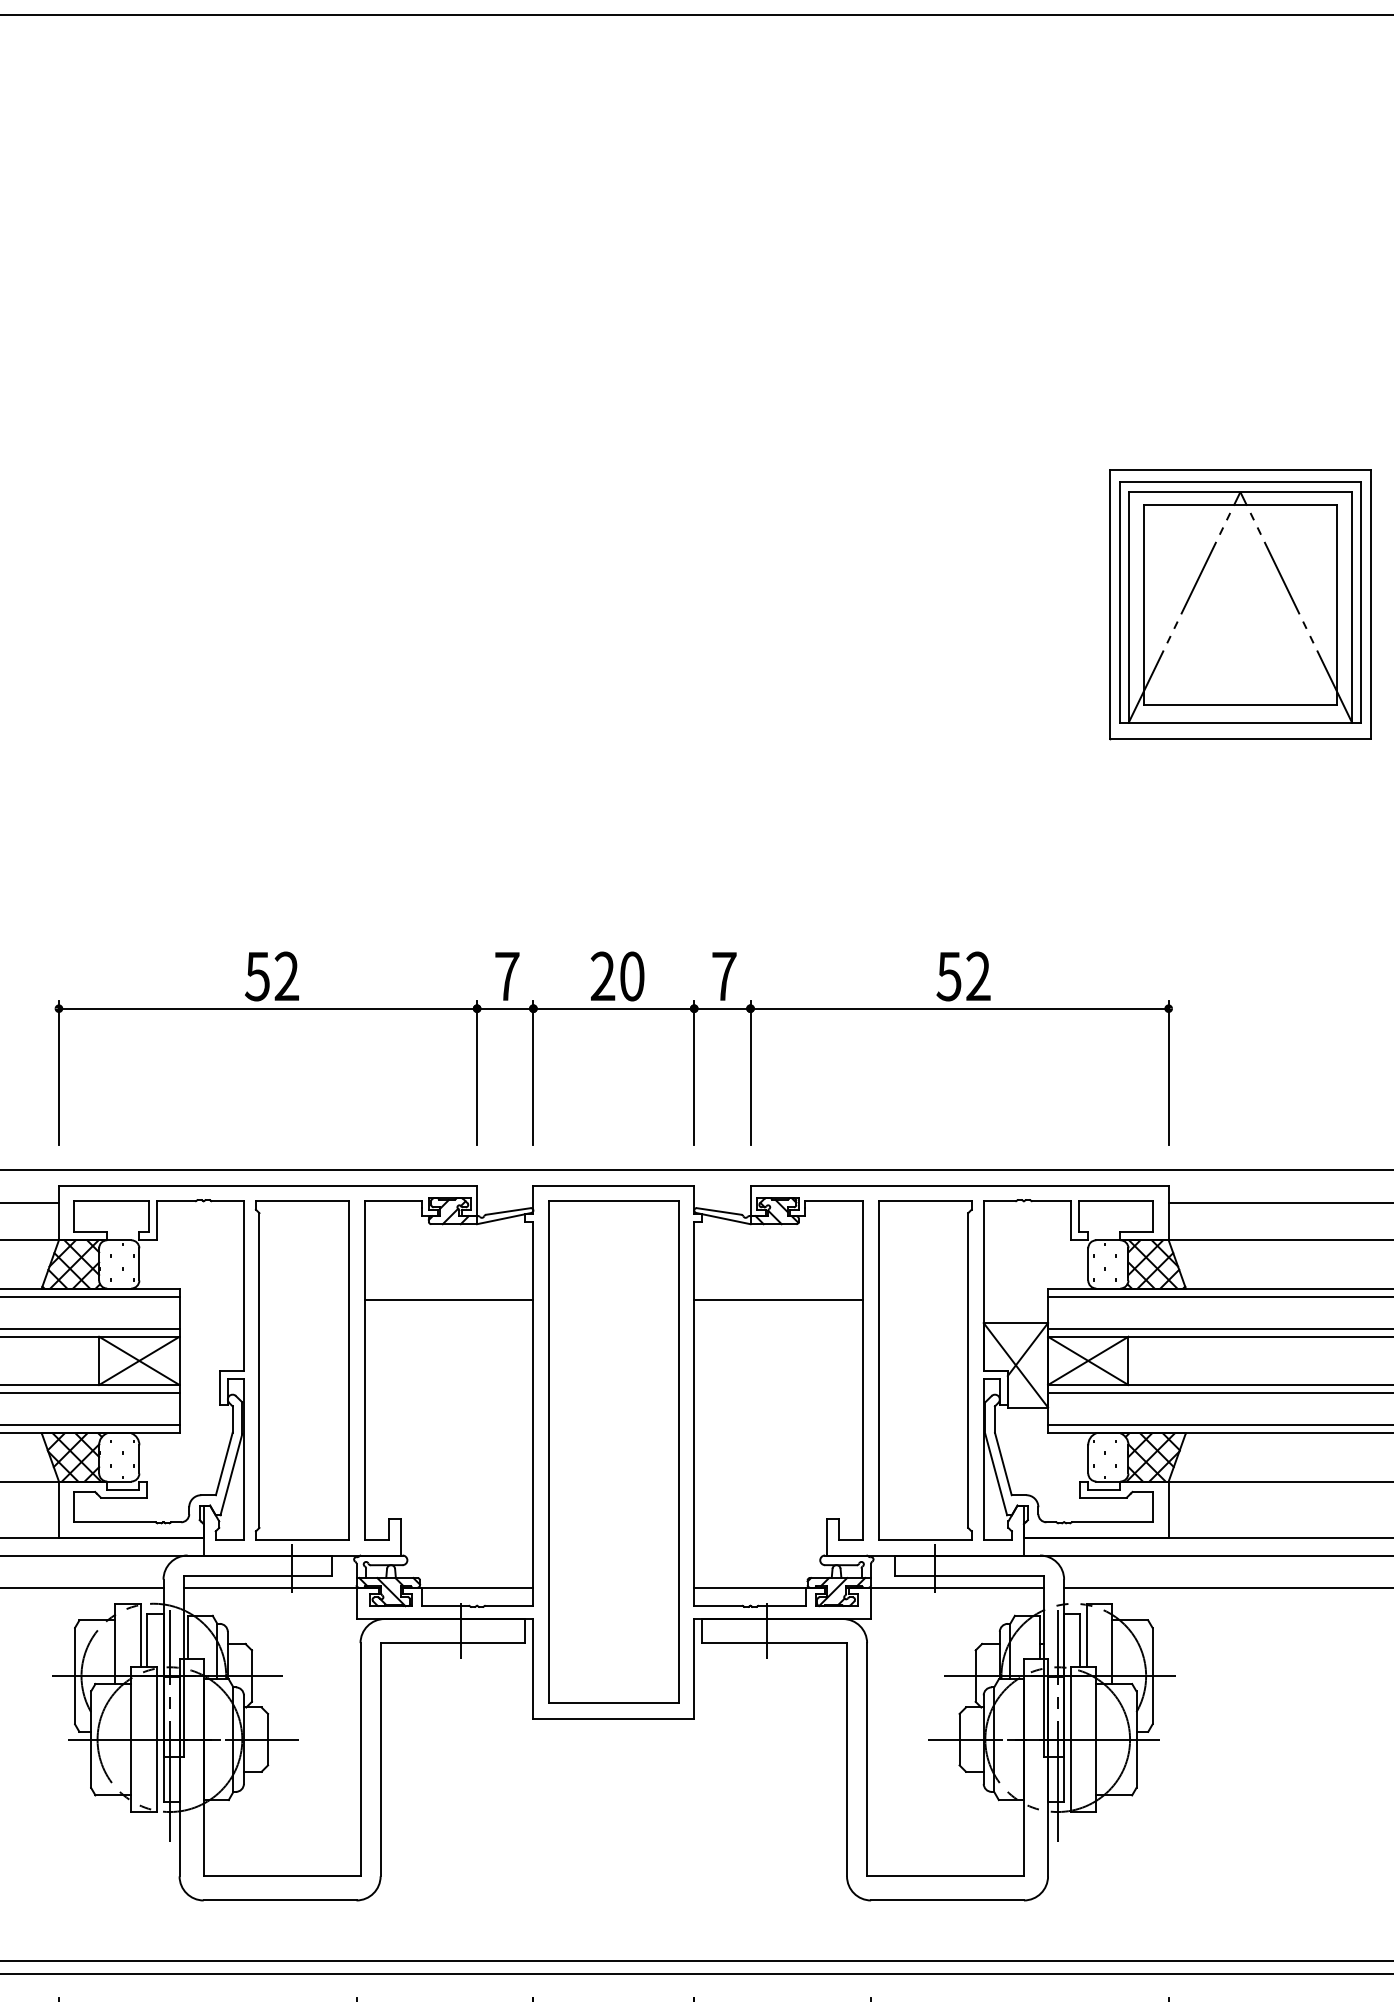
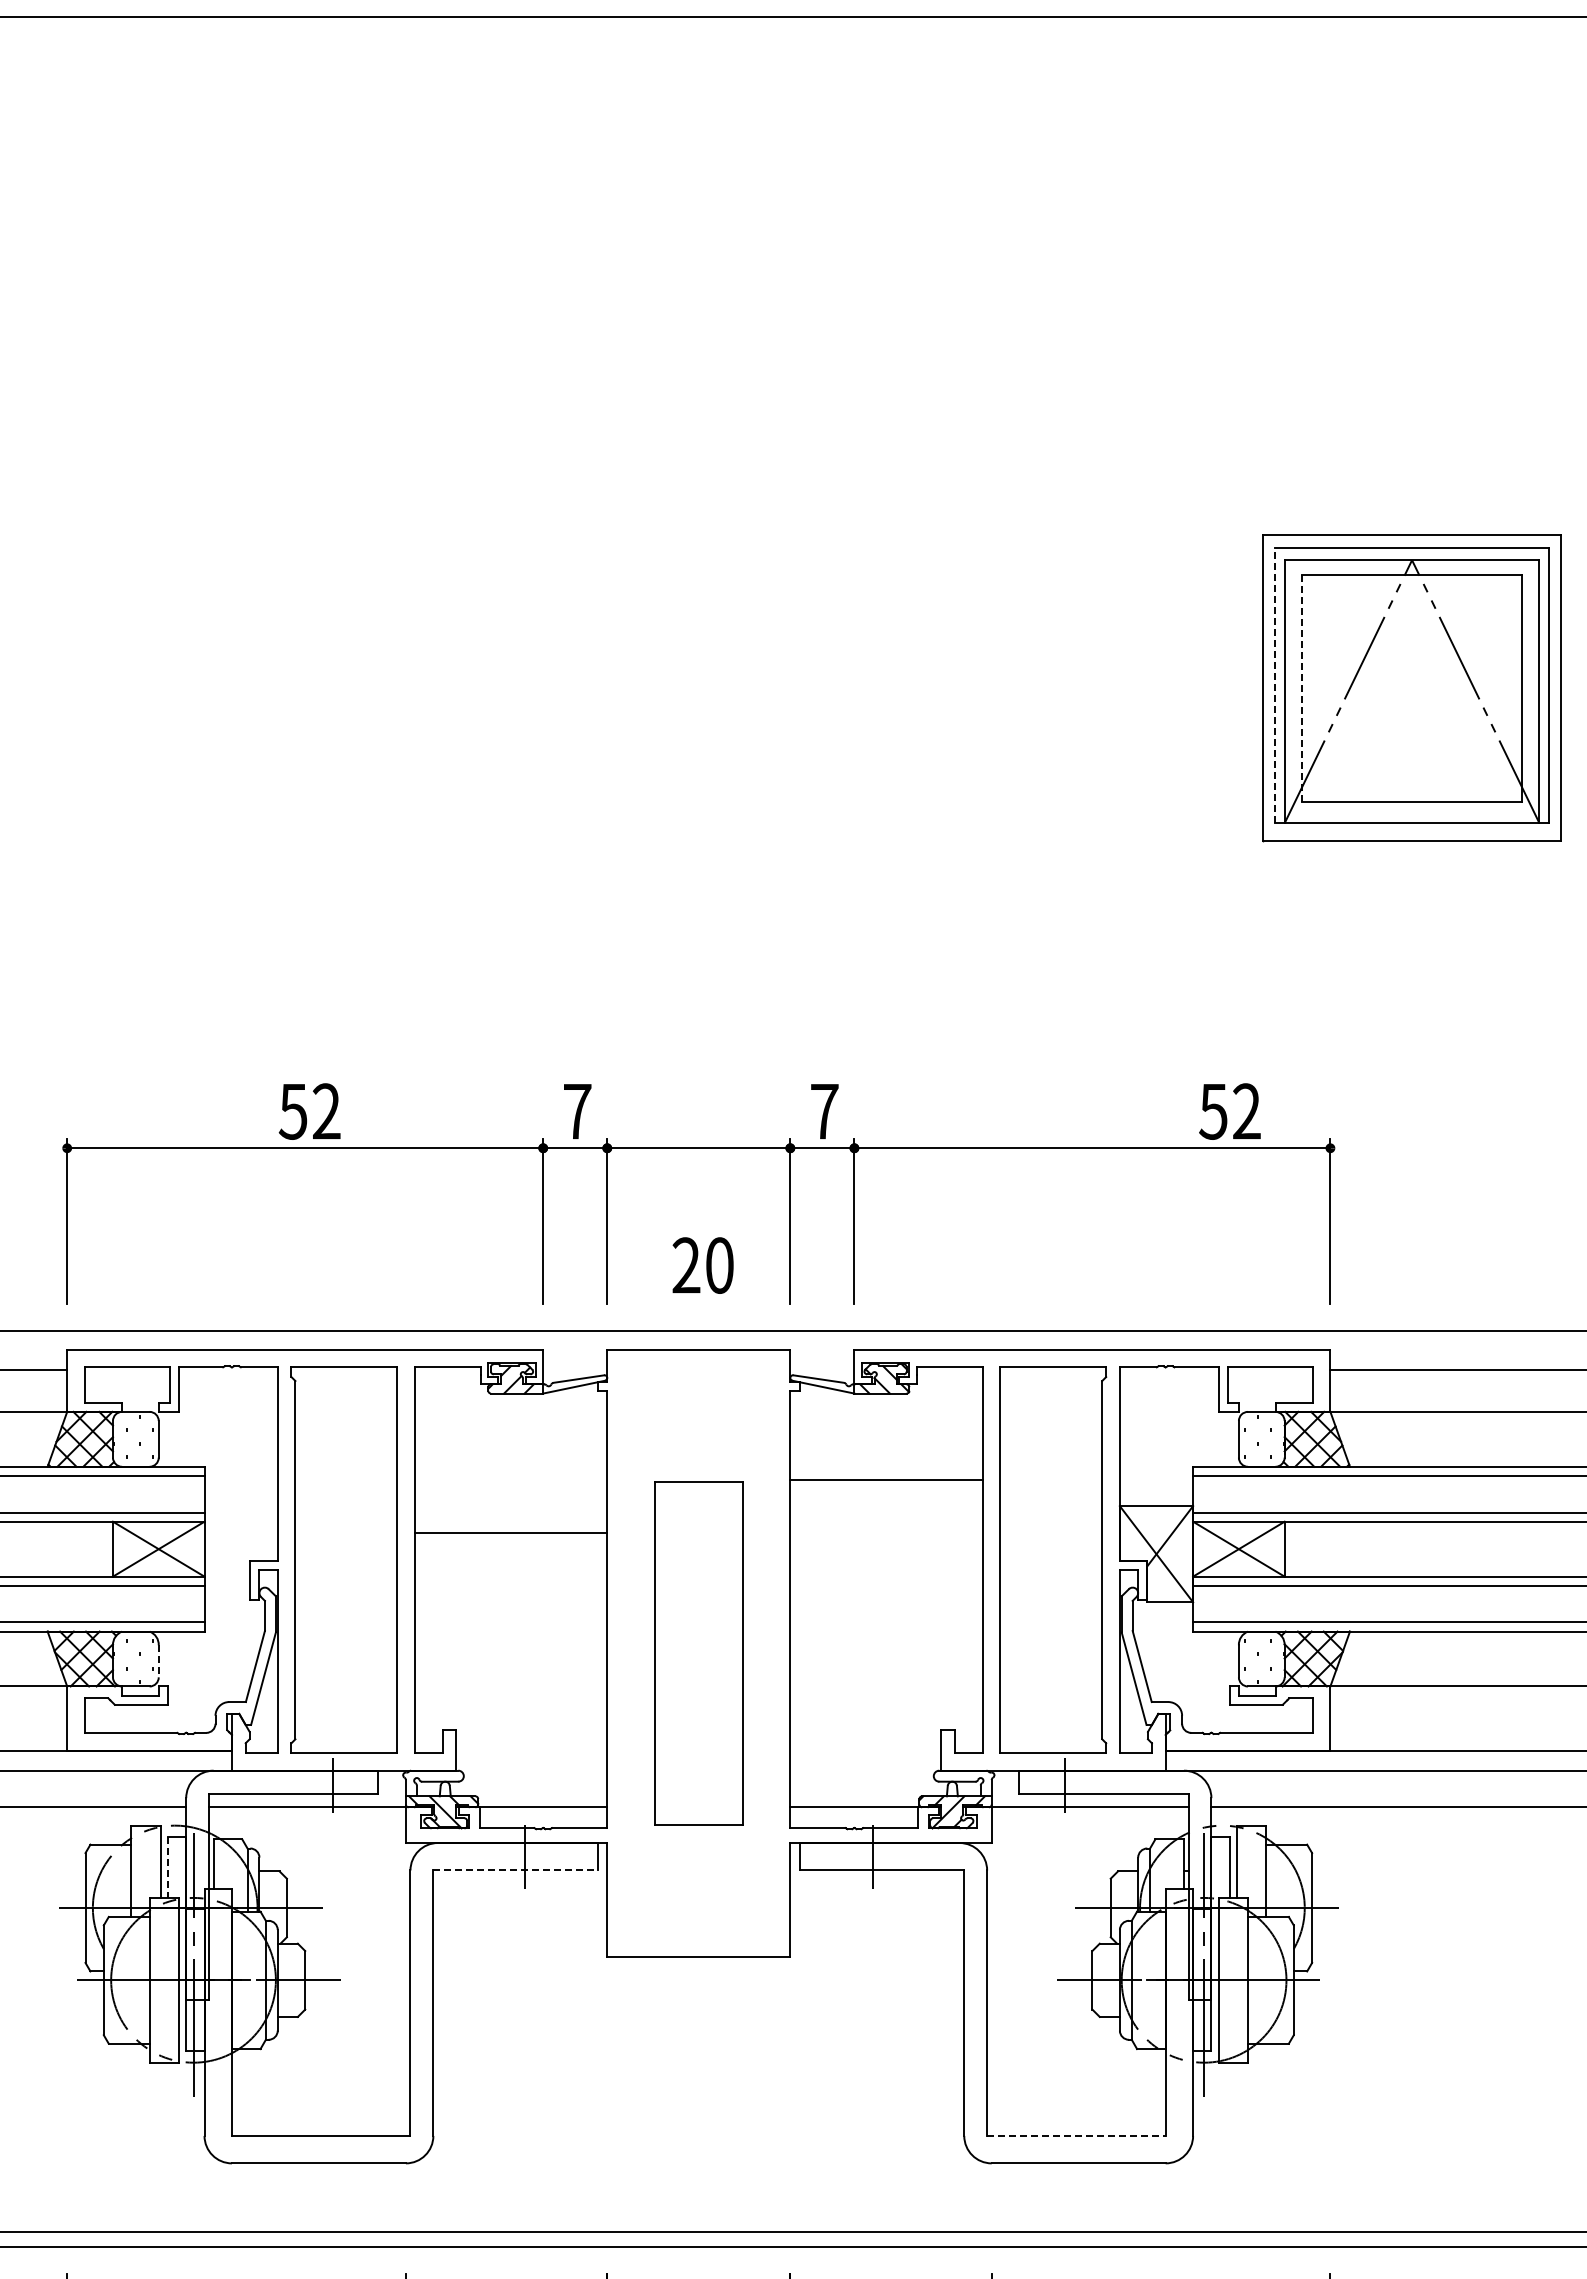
line: (1119, 602) -> (1274, 685), solid -> dashed
line: (1143, 604) -> (1301, 688), solid -> dashed
text: (617, 976) -> (702, 1265), moved
text: (963, 976) -> (1229, 1111), moved
line: (449, 1299) -> (511, 1532), moved
part: (613, 1451) -> (698, 1652), size x0.6
line: (139, 1459) -> (158, 1661), solid -> dashed
line: (147, 1640) -> (167, 1867), solid -> dashed
line: (453, 1643) -> (516, 1870), solid -> dashed
line: (945, 1875) -> (1076, 2135), solid -> dashed

